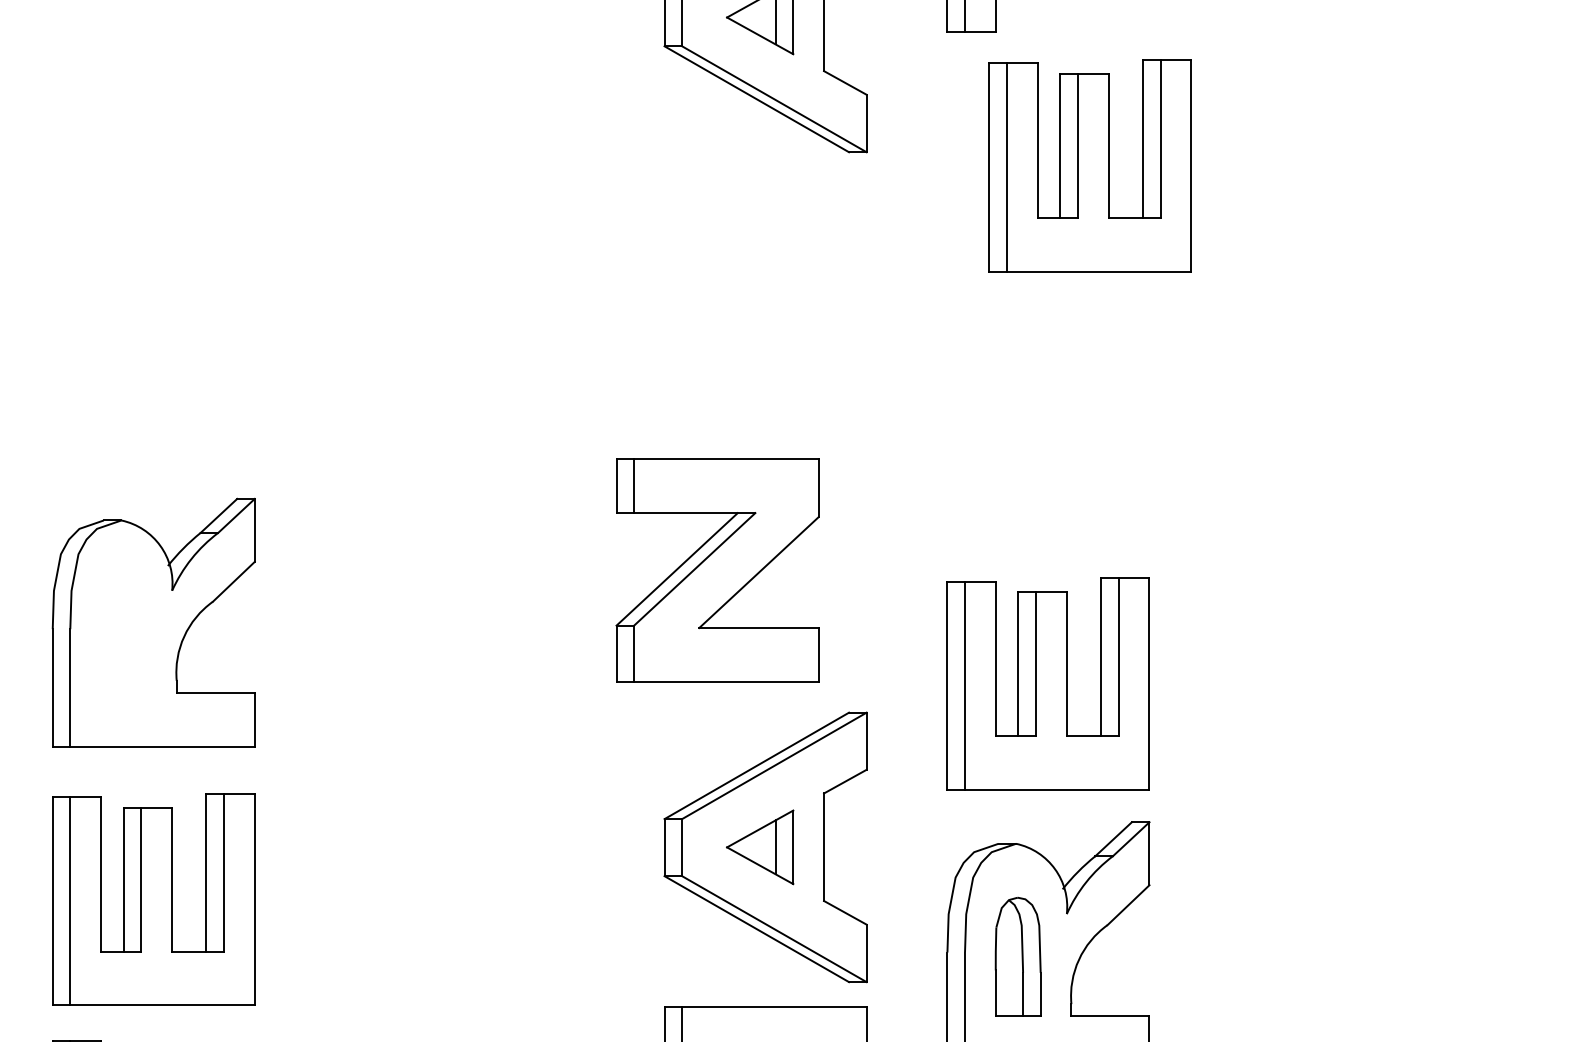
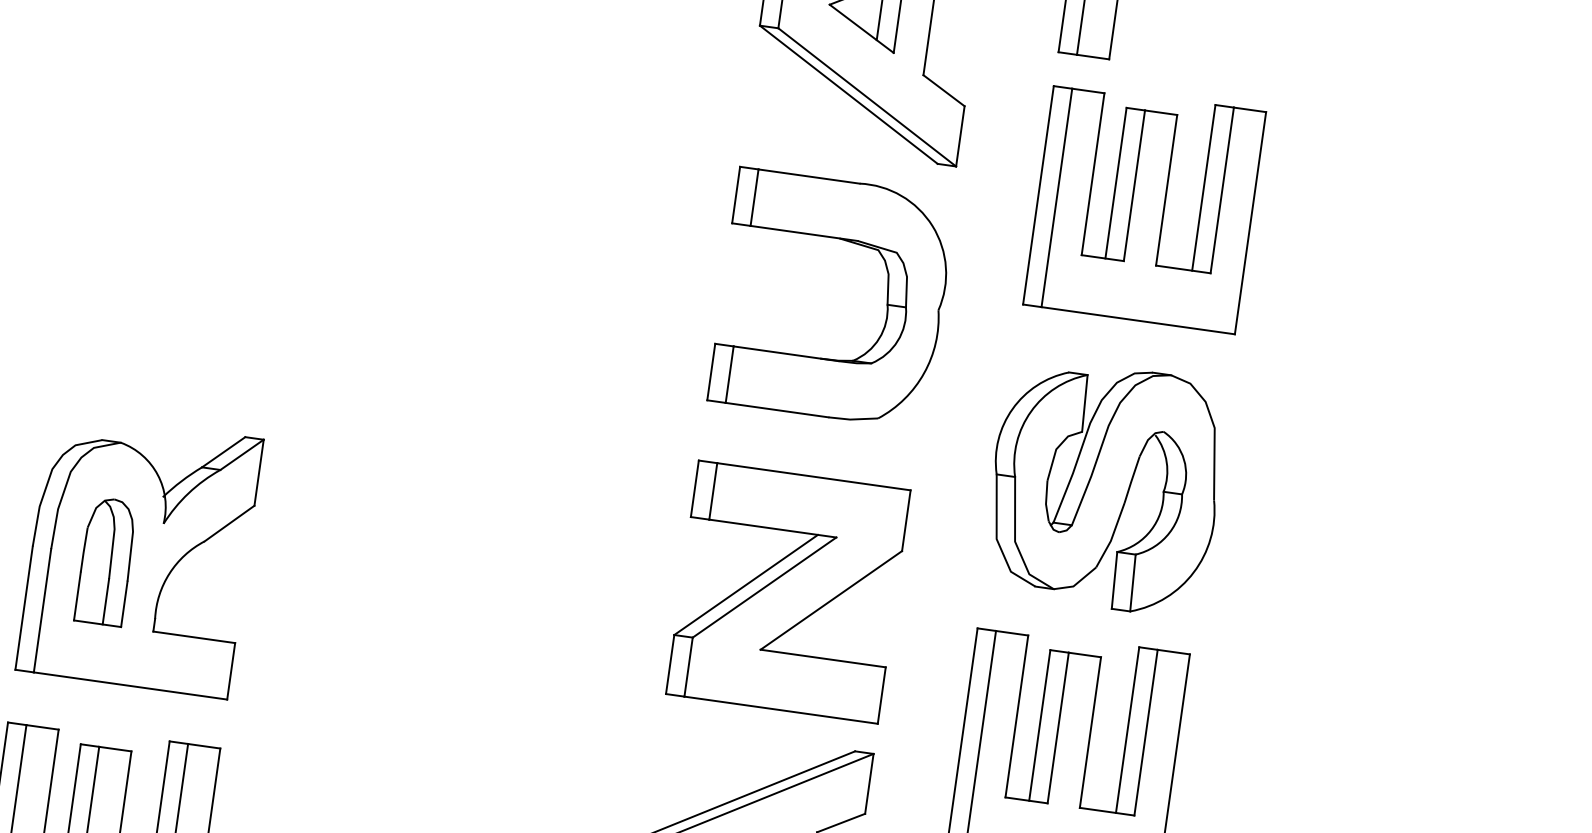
part: (1089, 165) -> (1143, 208), moved
part: (818, 282) -> (886, 295), added
part: (1047, 432) -> (1104, 486), added
part: (717, 570) -> (788, 592), moved
part: (123, 633) -> (106, 561), added

